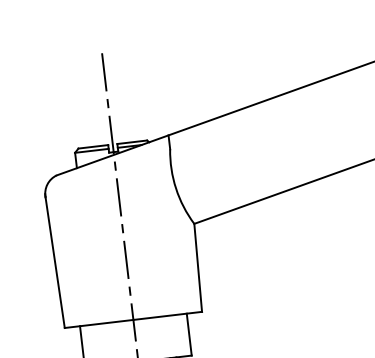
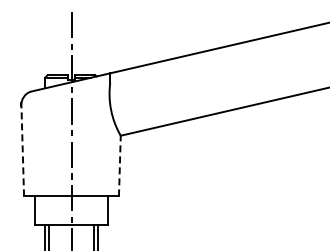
line: (54, 261) -> (22, 150), solid -> dashed
line: (197, 267) -> (119, 165), solid -> dashed

